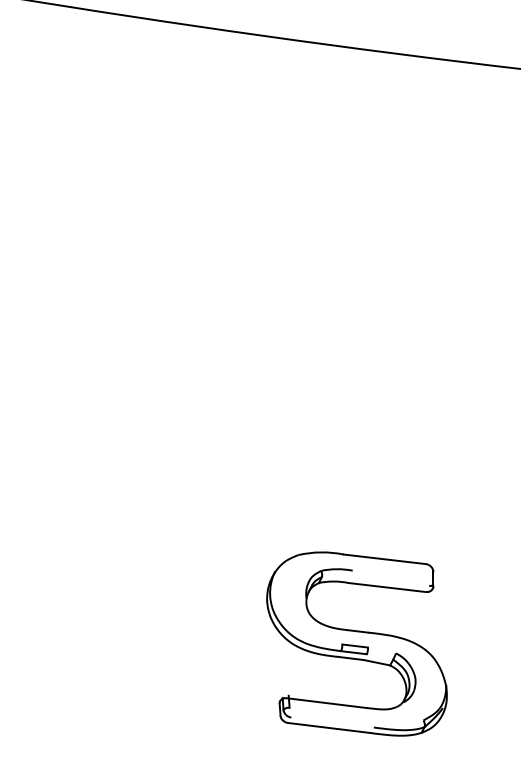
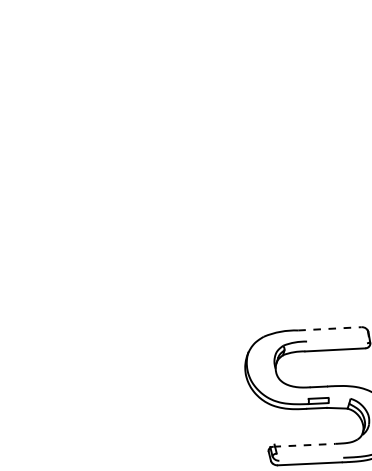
line: (385, 559) -> (330, 328), solid -> dashed
line: (327, 703) -> (304, 445), solid -> dashed

